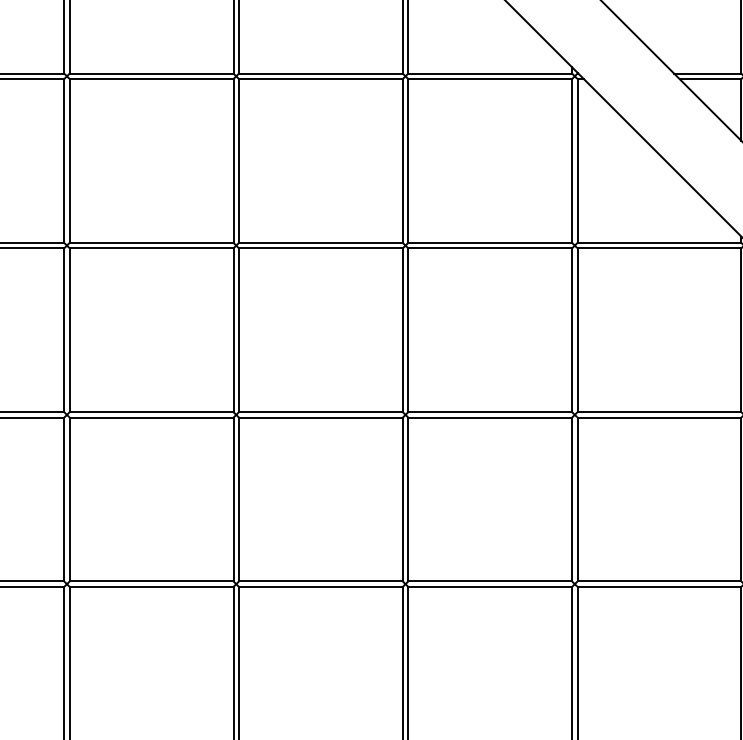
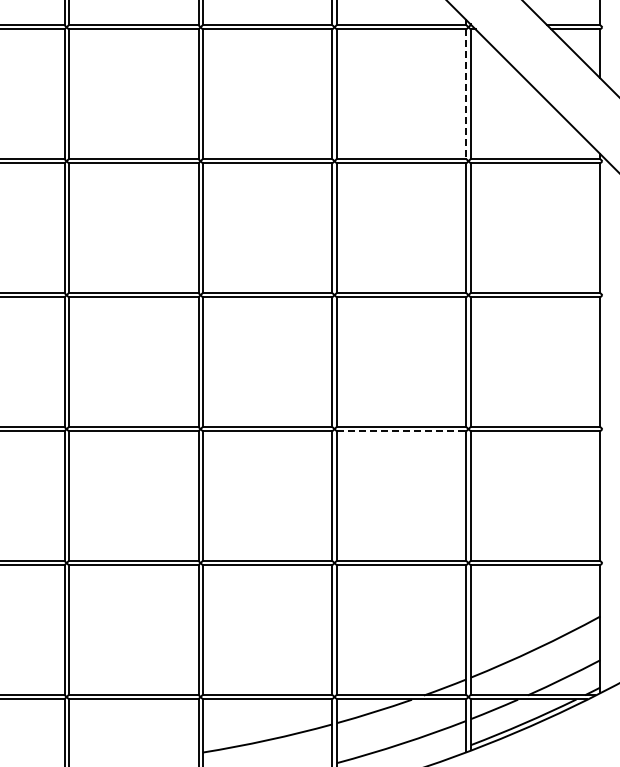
line: (572, 161) -> (466, 94), solid -> dashed
line: (490, 587) -> (401, 431), solid -> dashed

